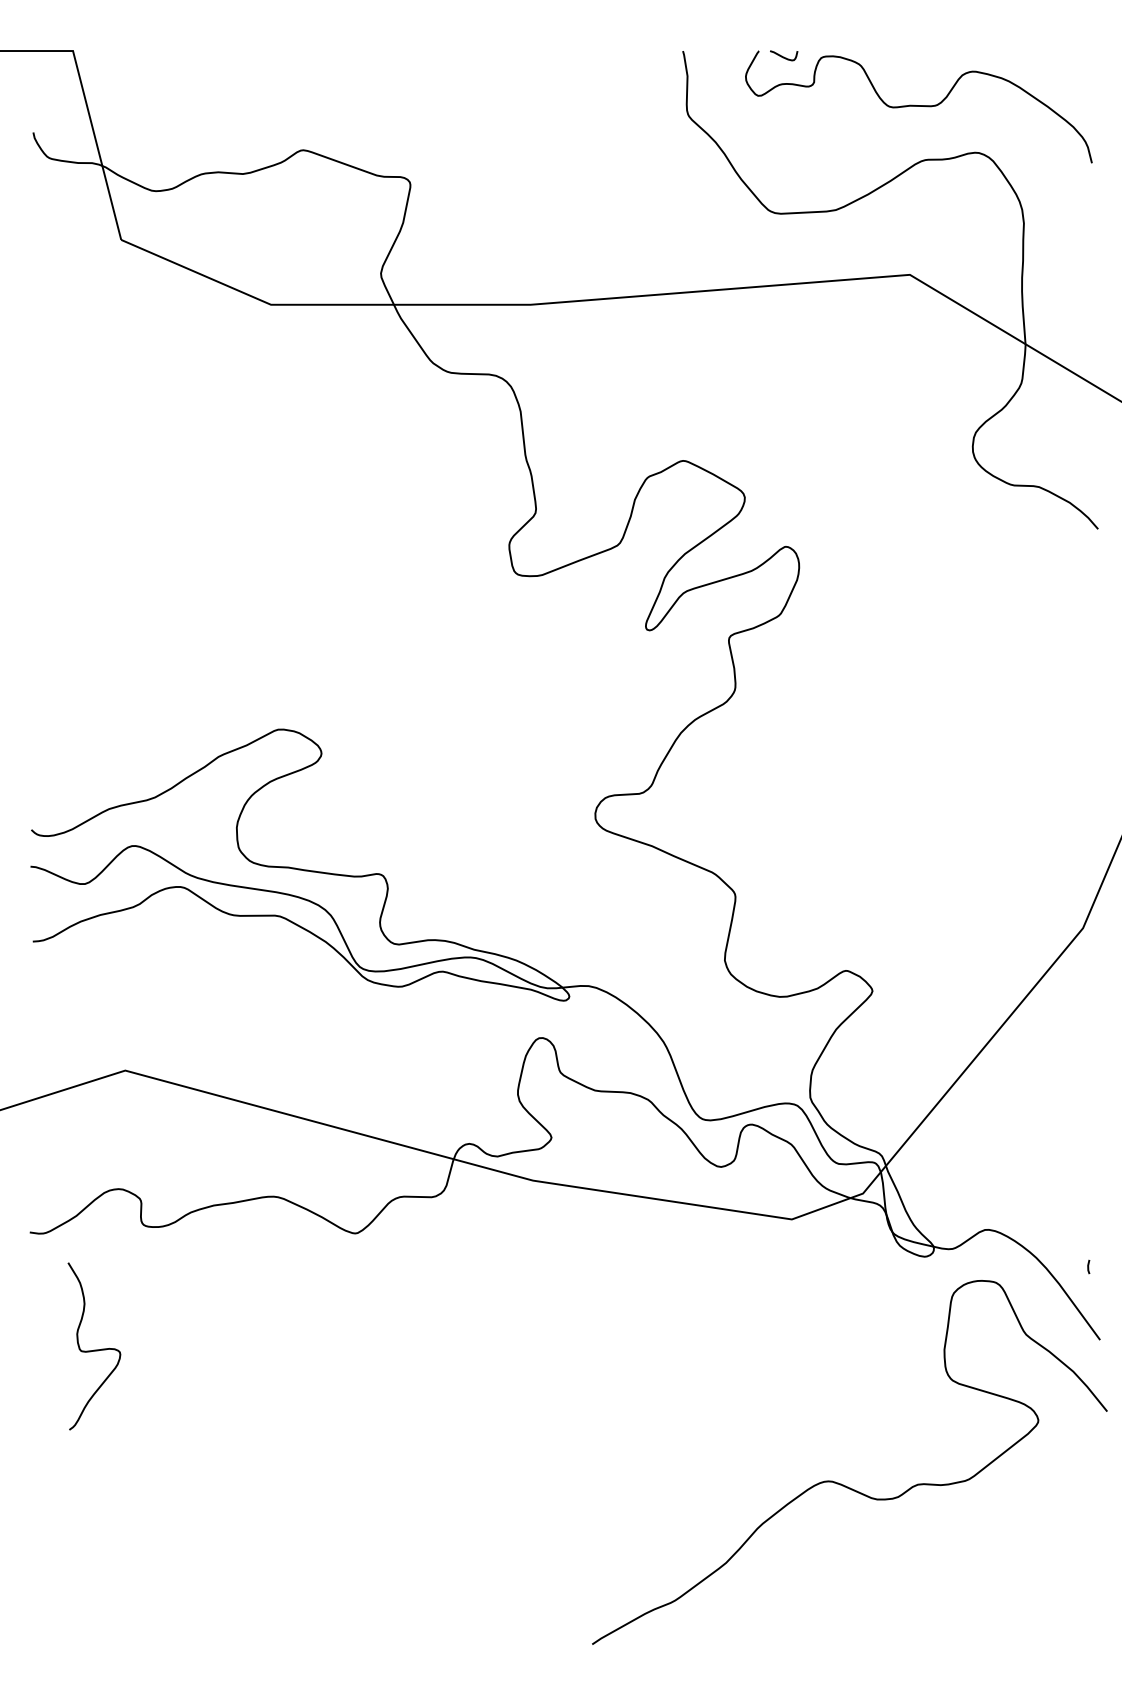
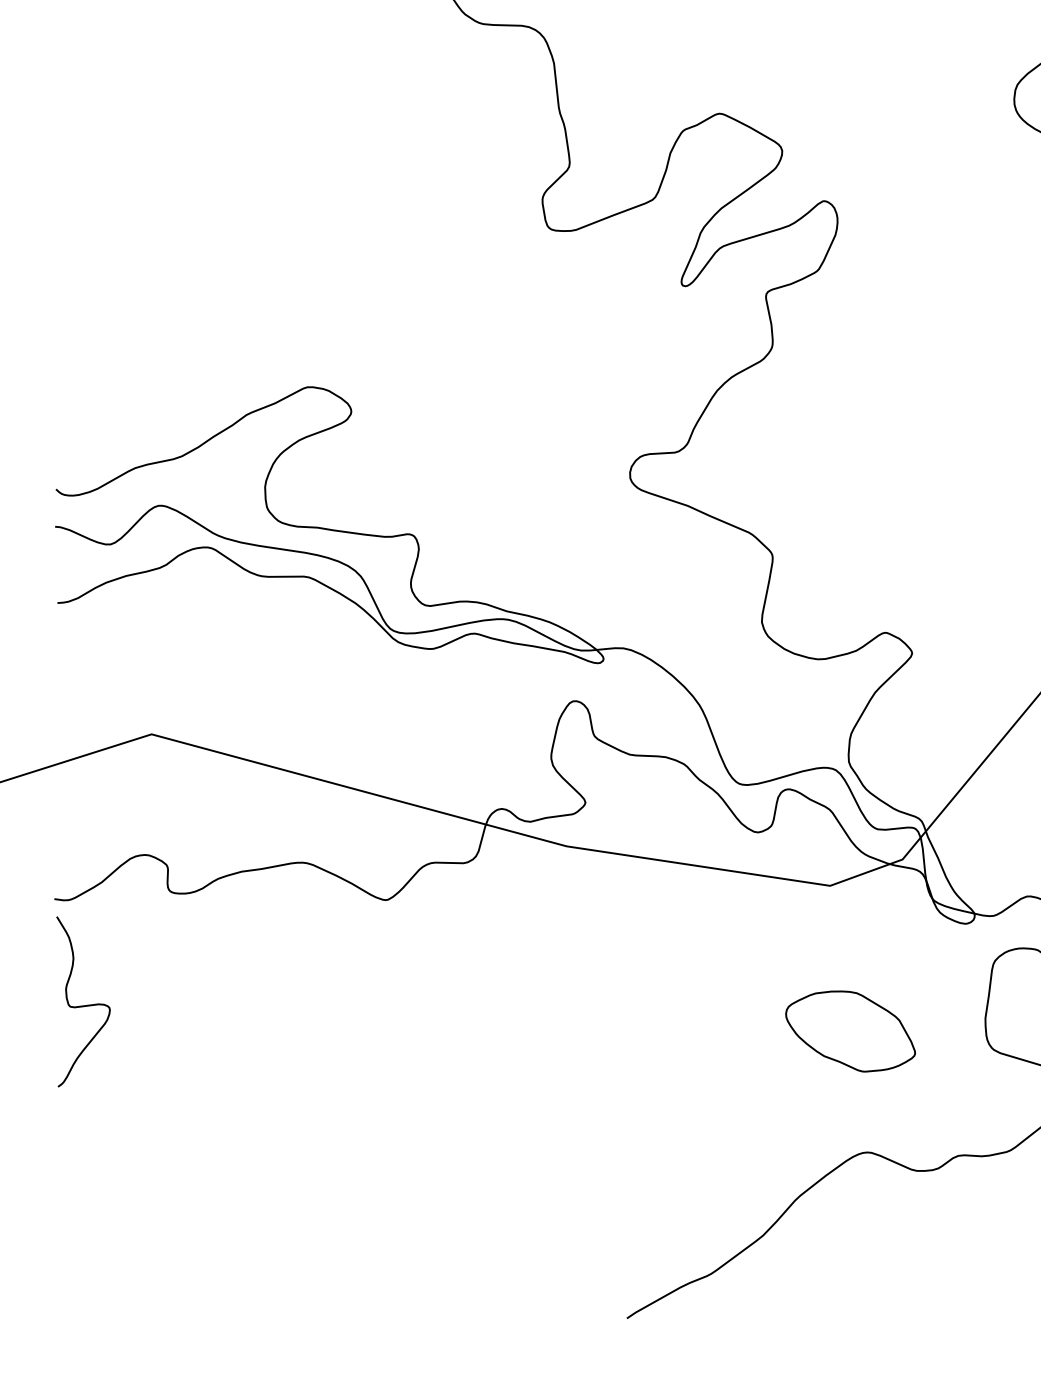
curve: (94, 1349) -> (83, 1005), moved
part: (811, 1362) -> (850, 1031), added

